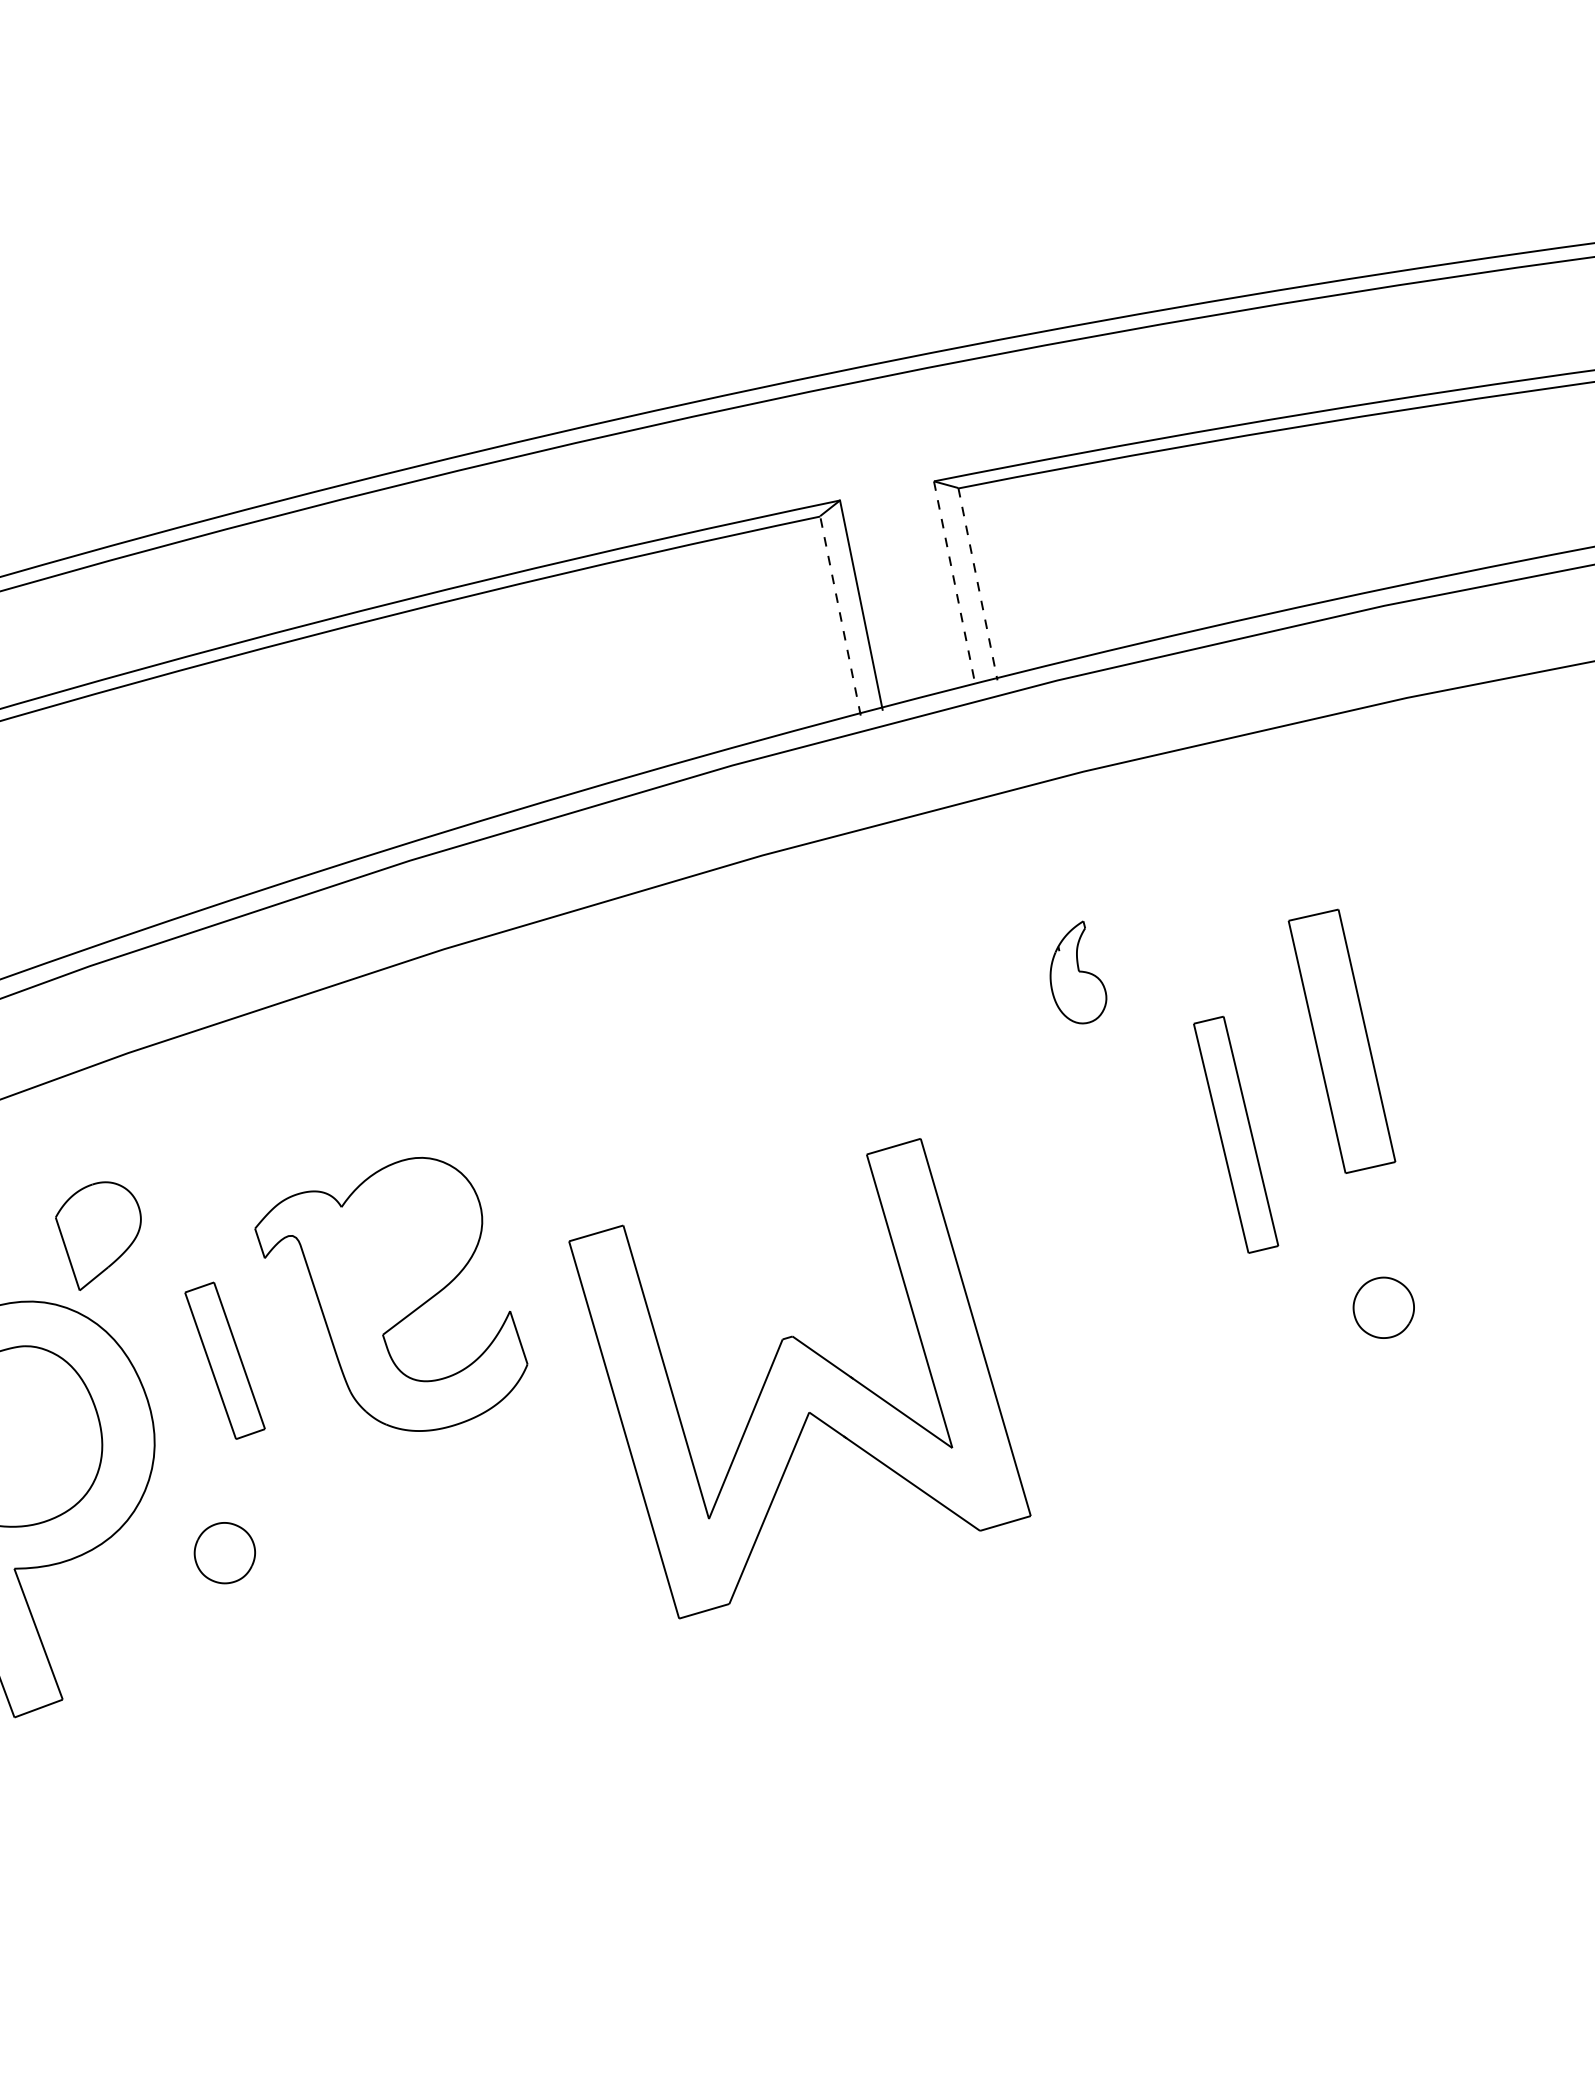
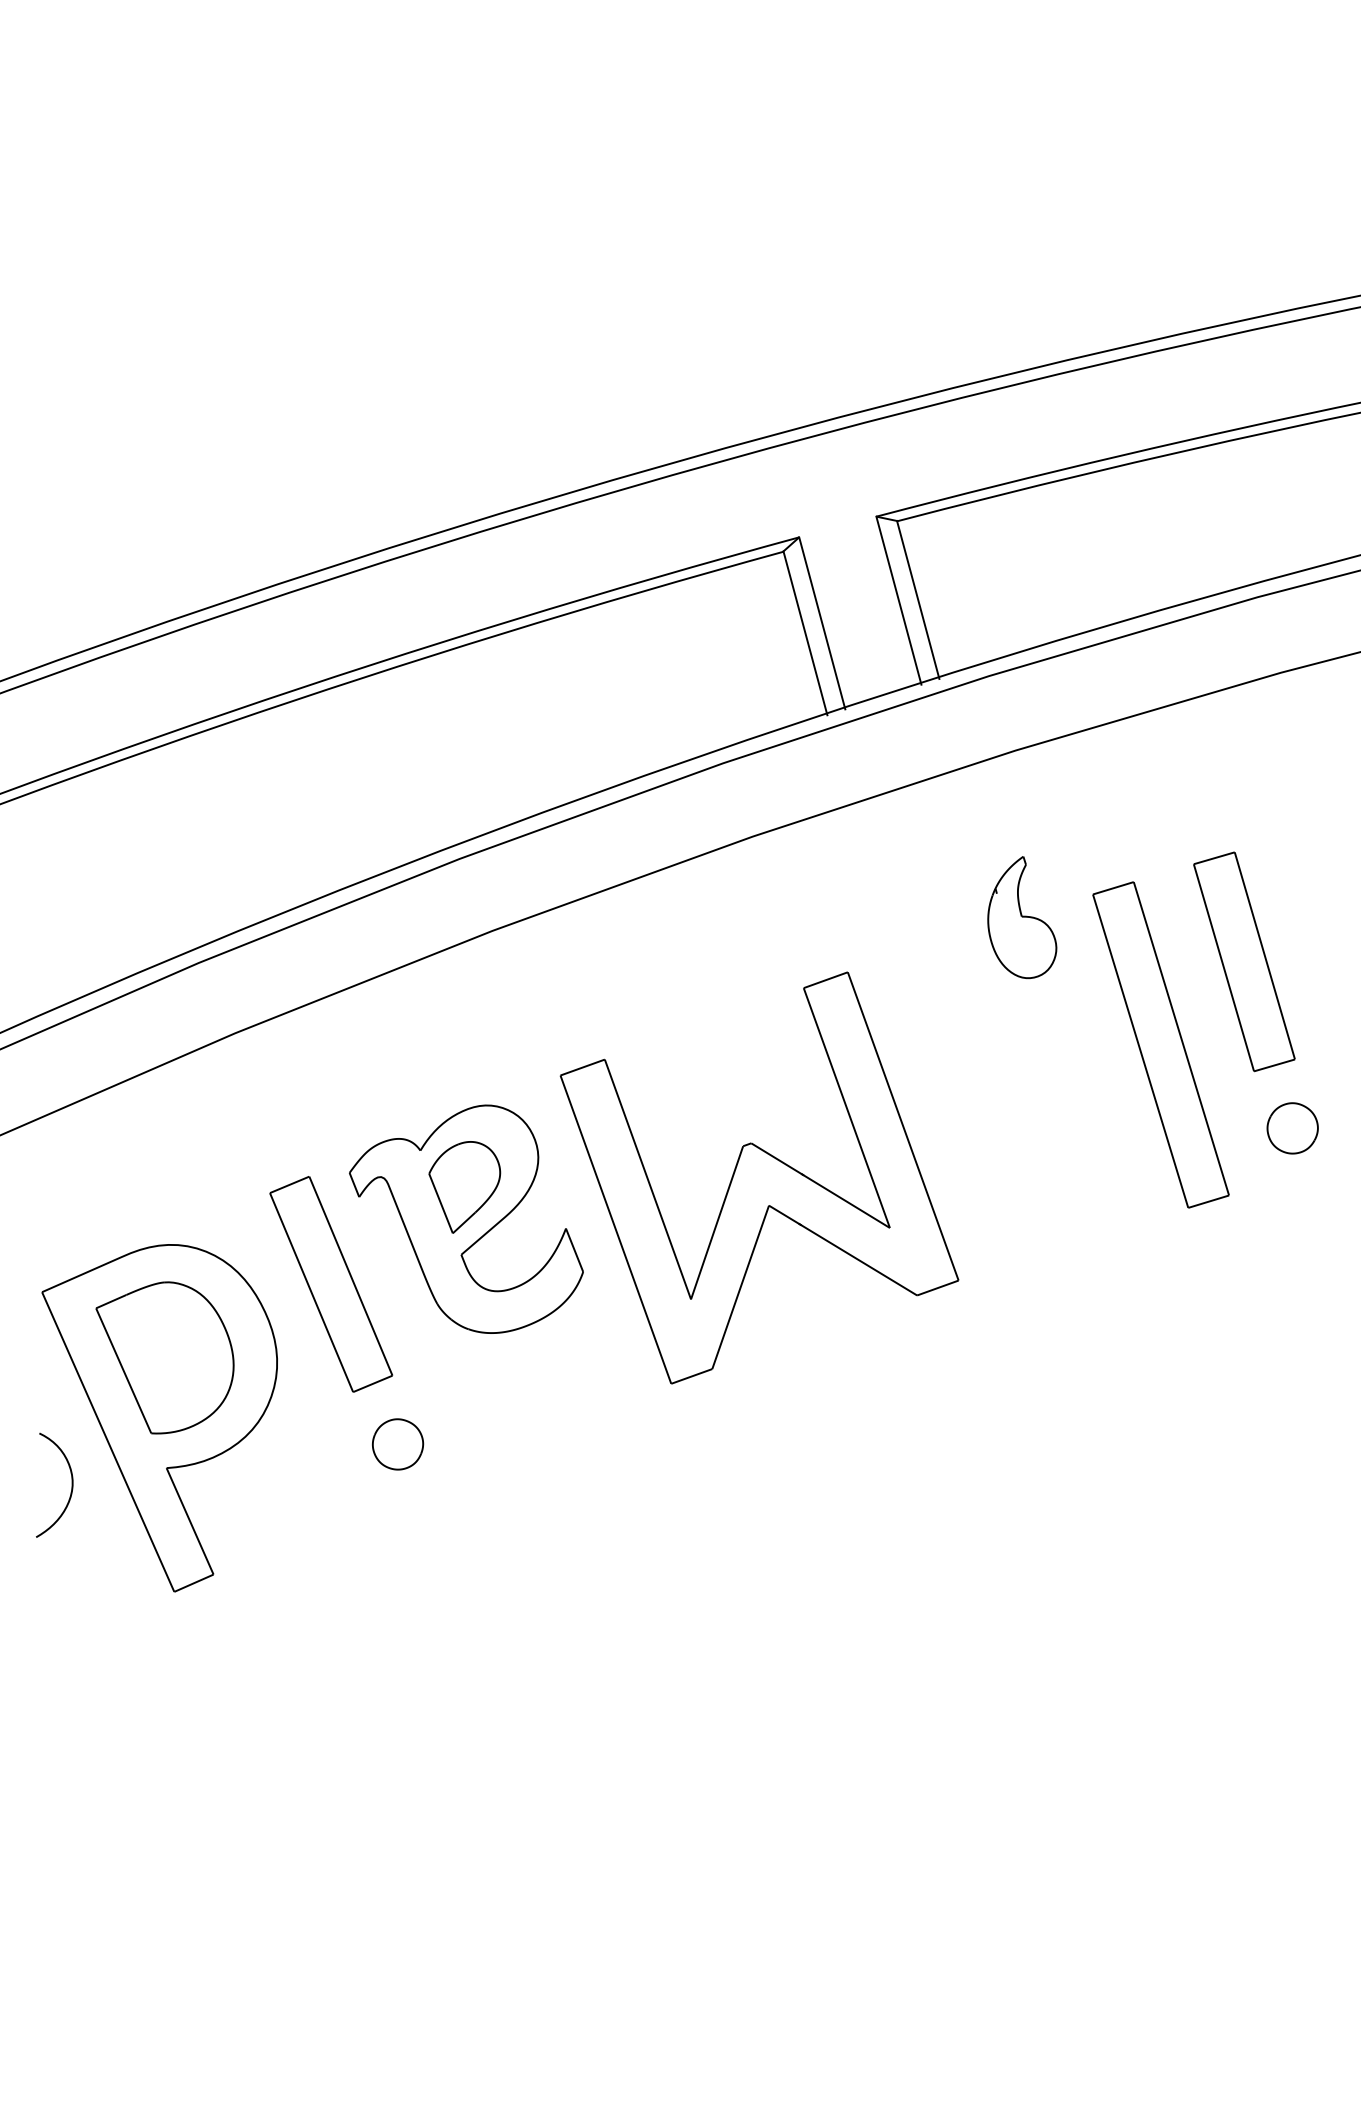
line: (954, 583) -> (898, 600), dashed -> solid
line: (978, 583) -> (918, 599), dashed -> solid
line: (840, 616) -> (805, 633), dashed -> solid
part: (1079, 972) -> (1022, 917), size x1.43
part: (1235, 1134) -> (1160, 1044), size x1.67
part: (97, 1236) -> (464, 1187), moved
part: (1383, 1307) -> (1292, 1128), moved
part: (225, 1360) -> (331, 1284), size x1.67
part: (799, 1378) -> (759, 1177), moved
part: (225, 1553) -> (398, 1444), moved

